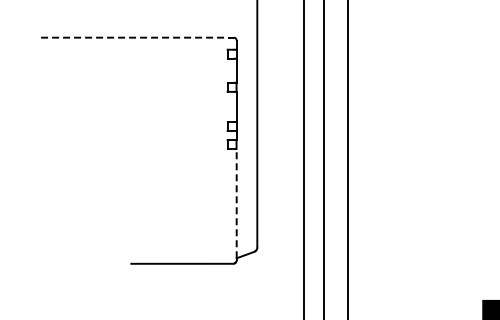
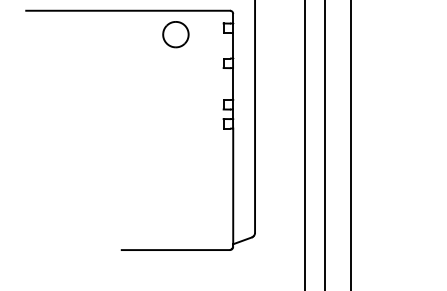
line: (137, 37) -> (128, 10), dashed -> solid
part: (182, 60) -> (175, 34), added
line: (236, 203) -> (233, 186), dashed -> solid

